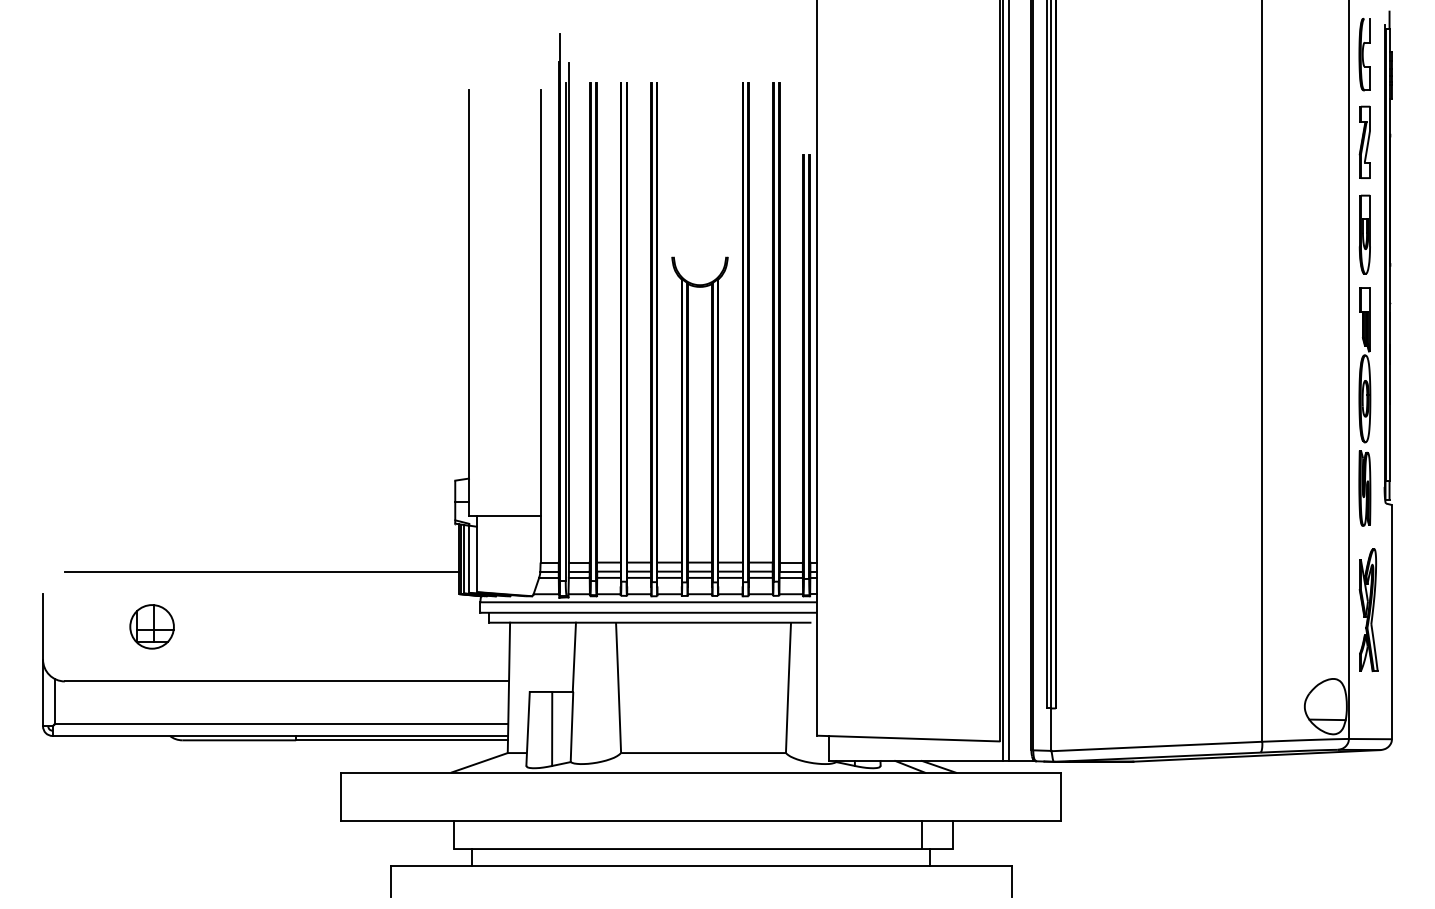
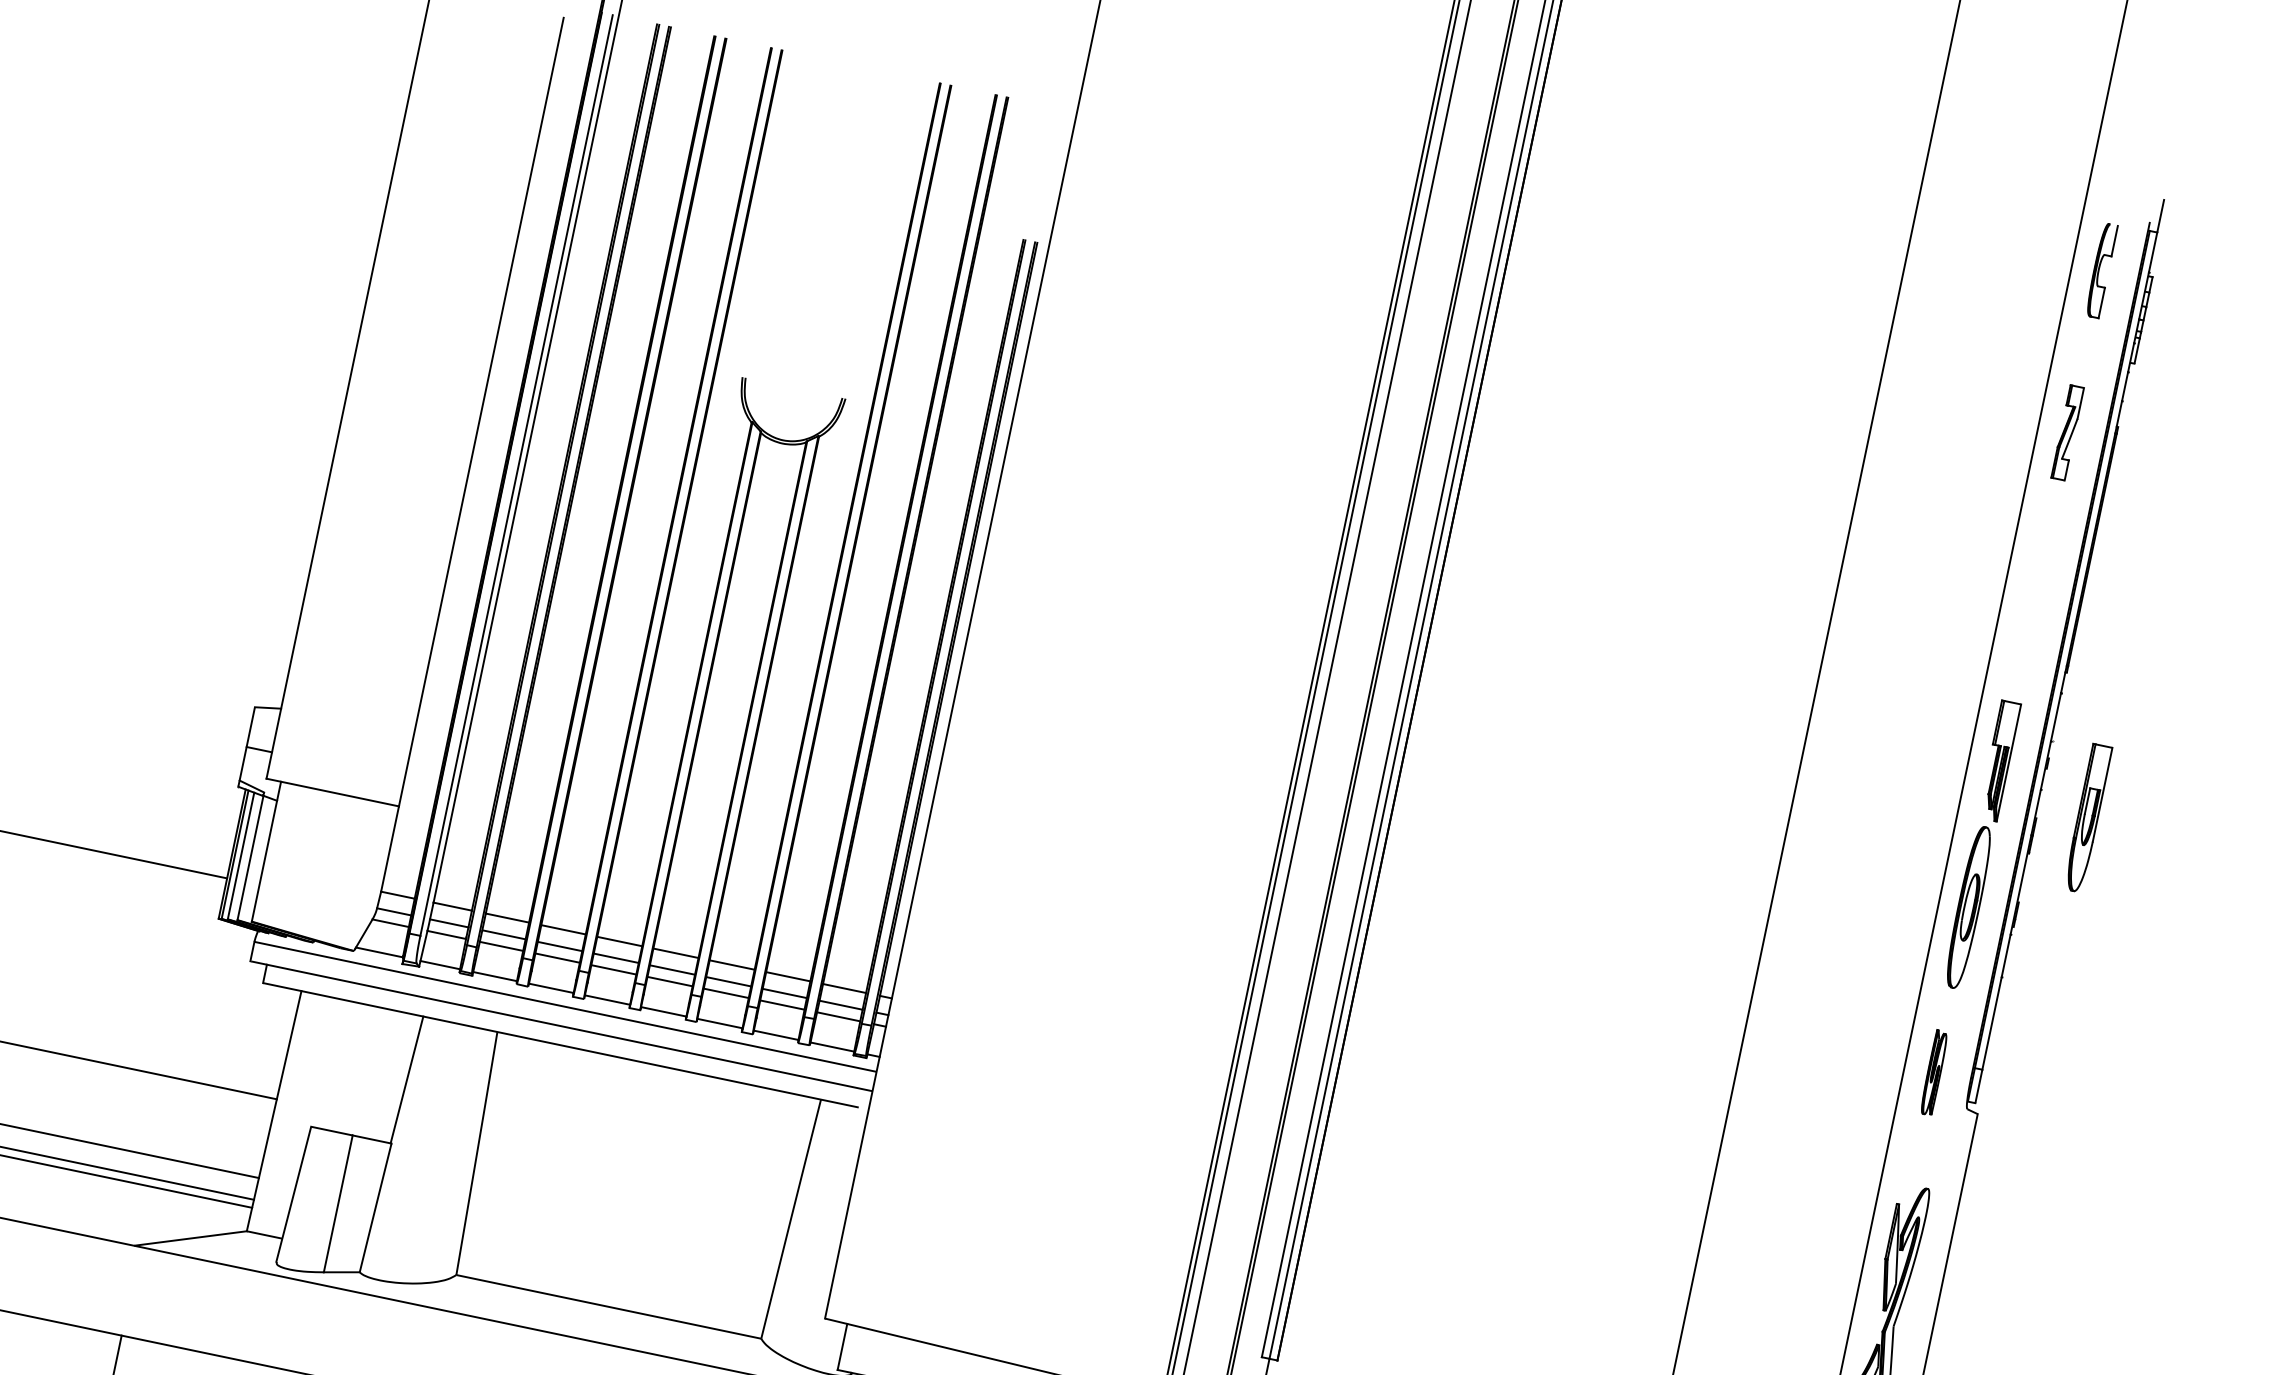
part: (1364, 54) -> (2101, 270), size x0.7
part: (1364, 141) -> (2067, 431), size x0.7
part: (1364, 234) -> (2087, 817), moved
part: (1364, 488) -> (1933, 1072), size x0.6

